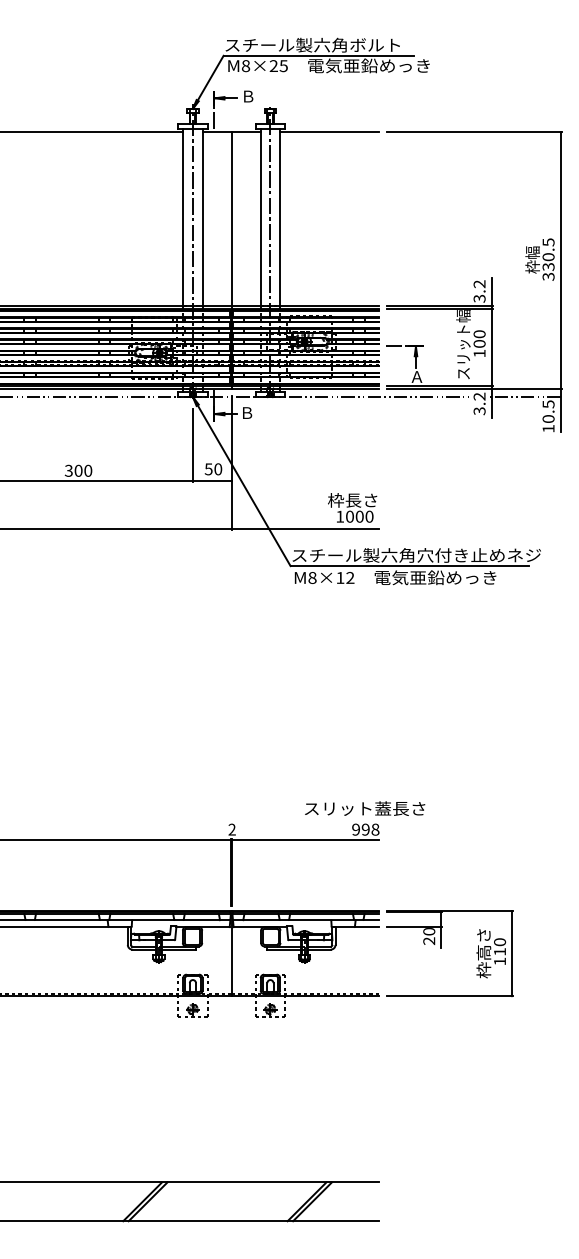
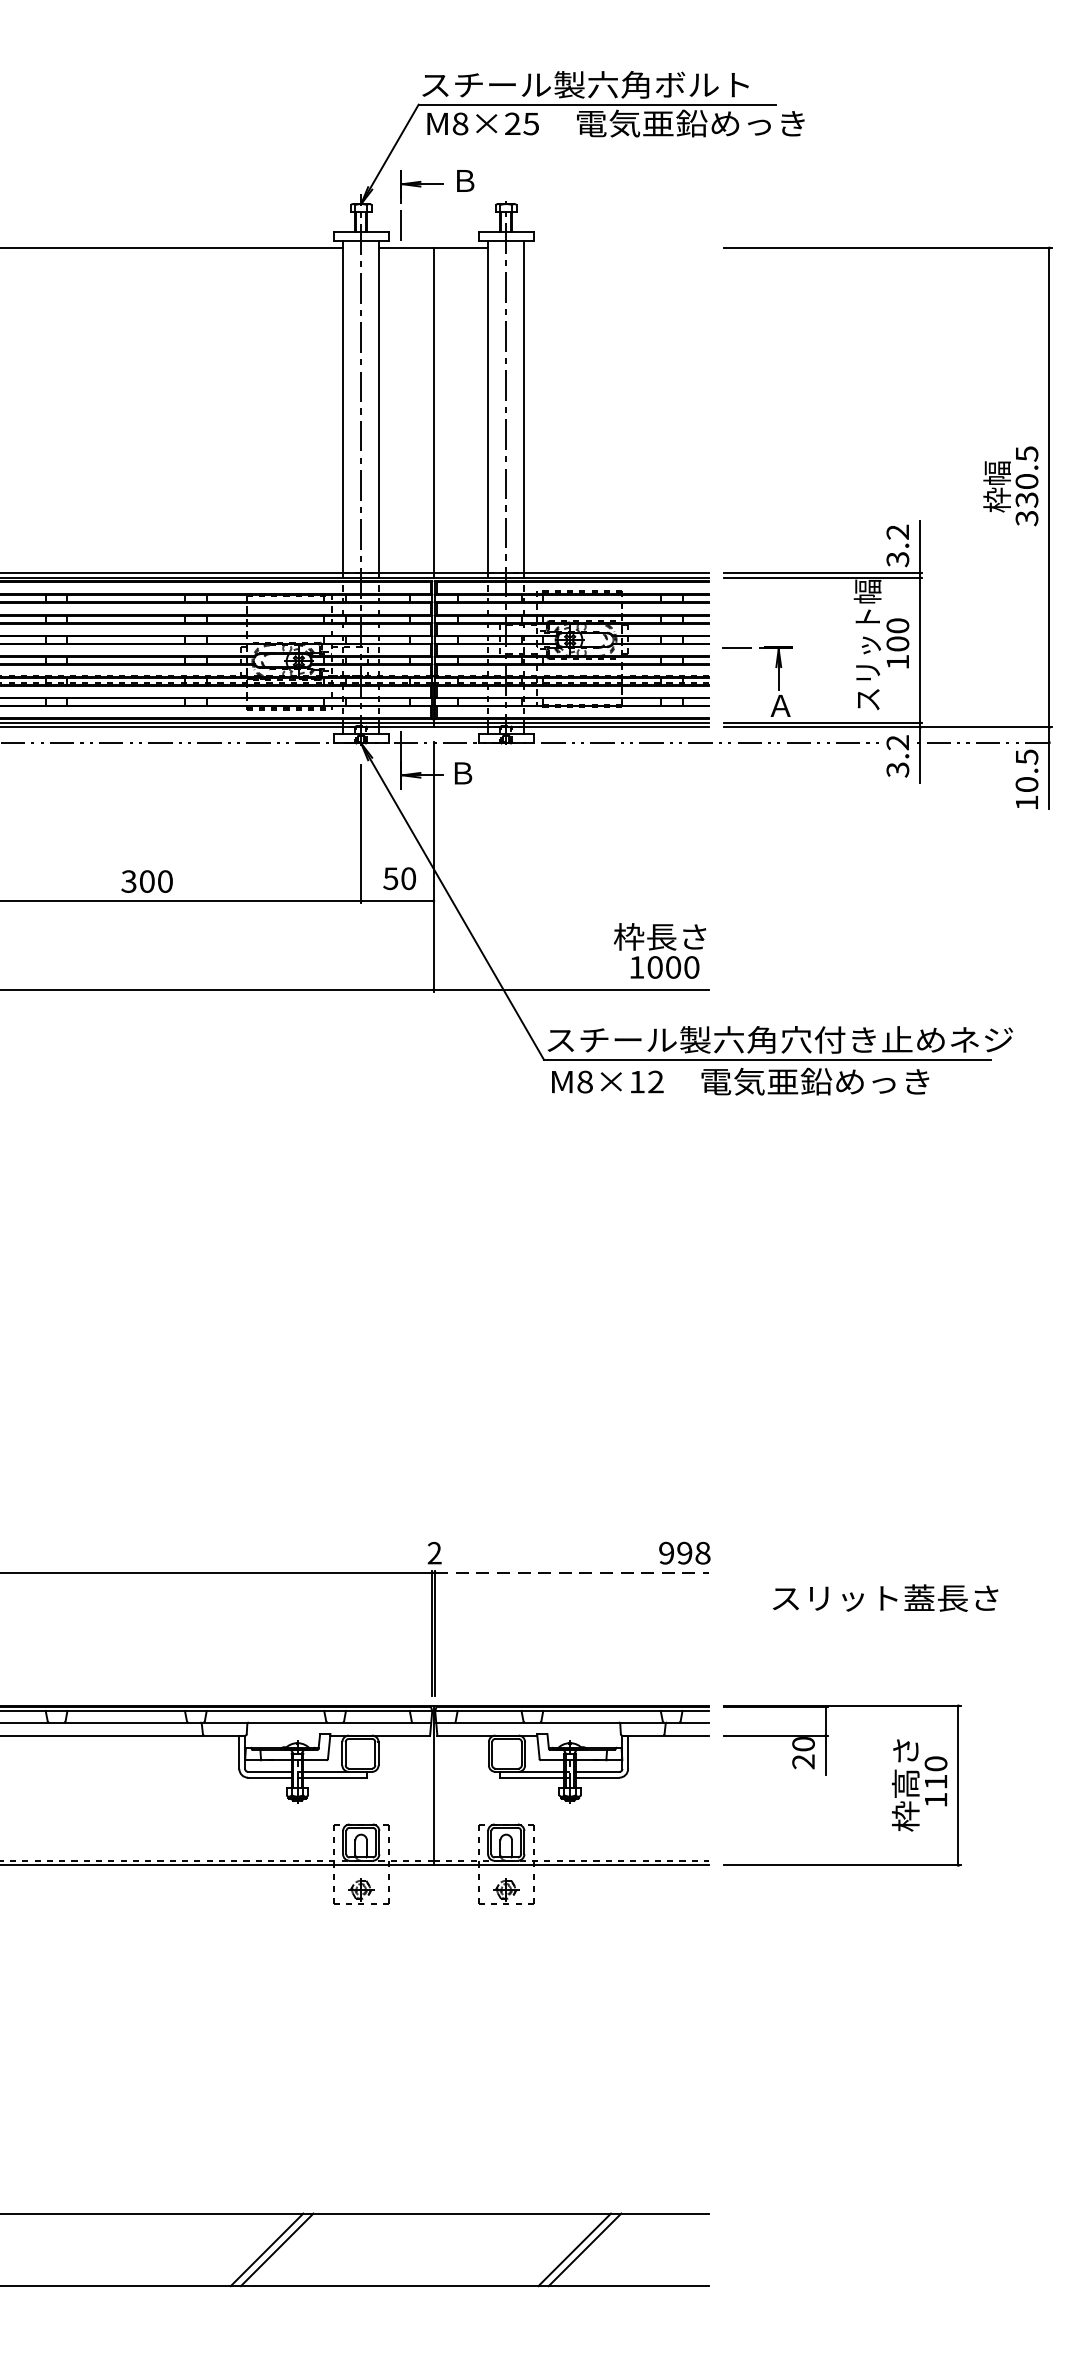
line: (329, 132) -> (616, 248), removed
text: (365, 808) -> (886, 1597), moved
line: (306, 840) -> (573, 1573), solid -> dashed

